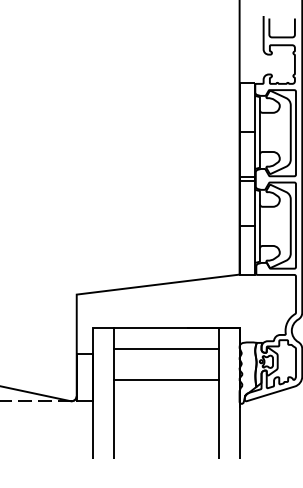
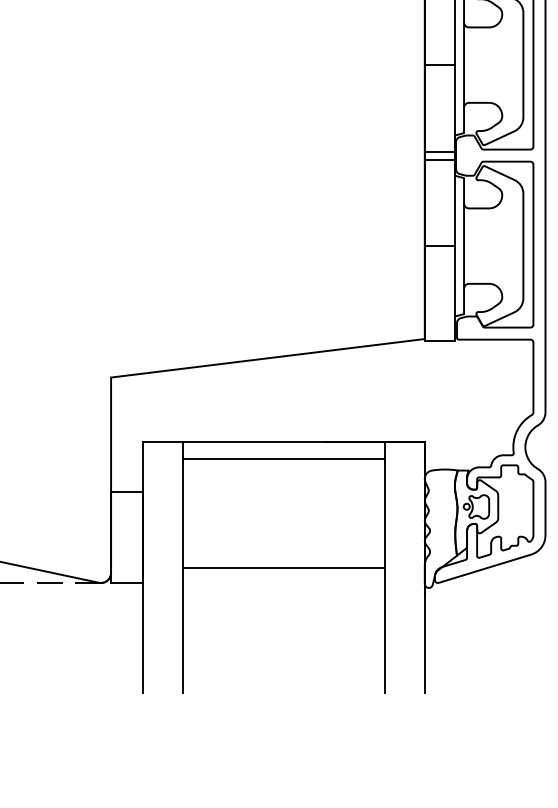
line: (166, 349) -> (283, 460), moved
line: (166, 380) -> (283, 568), moved

